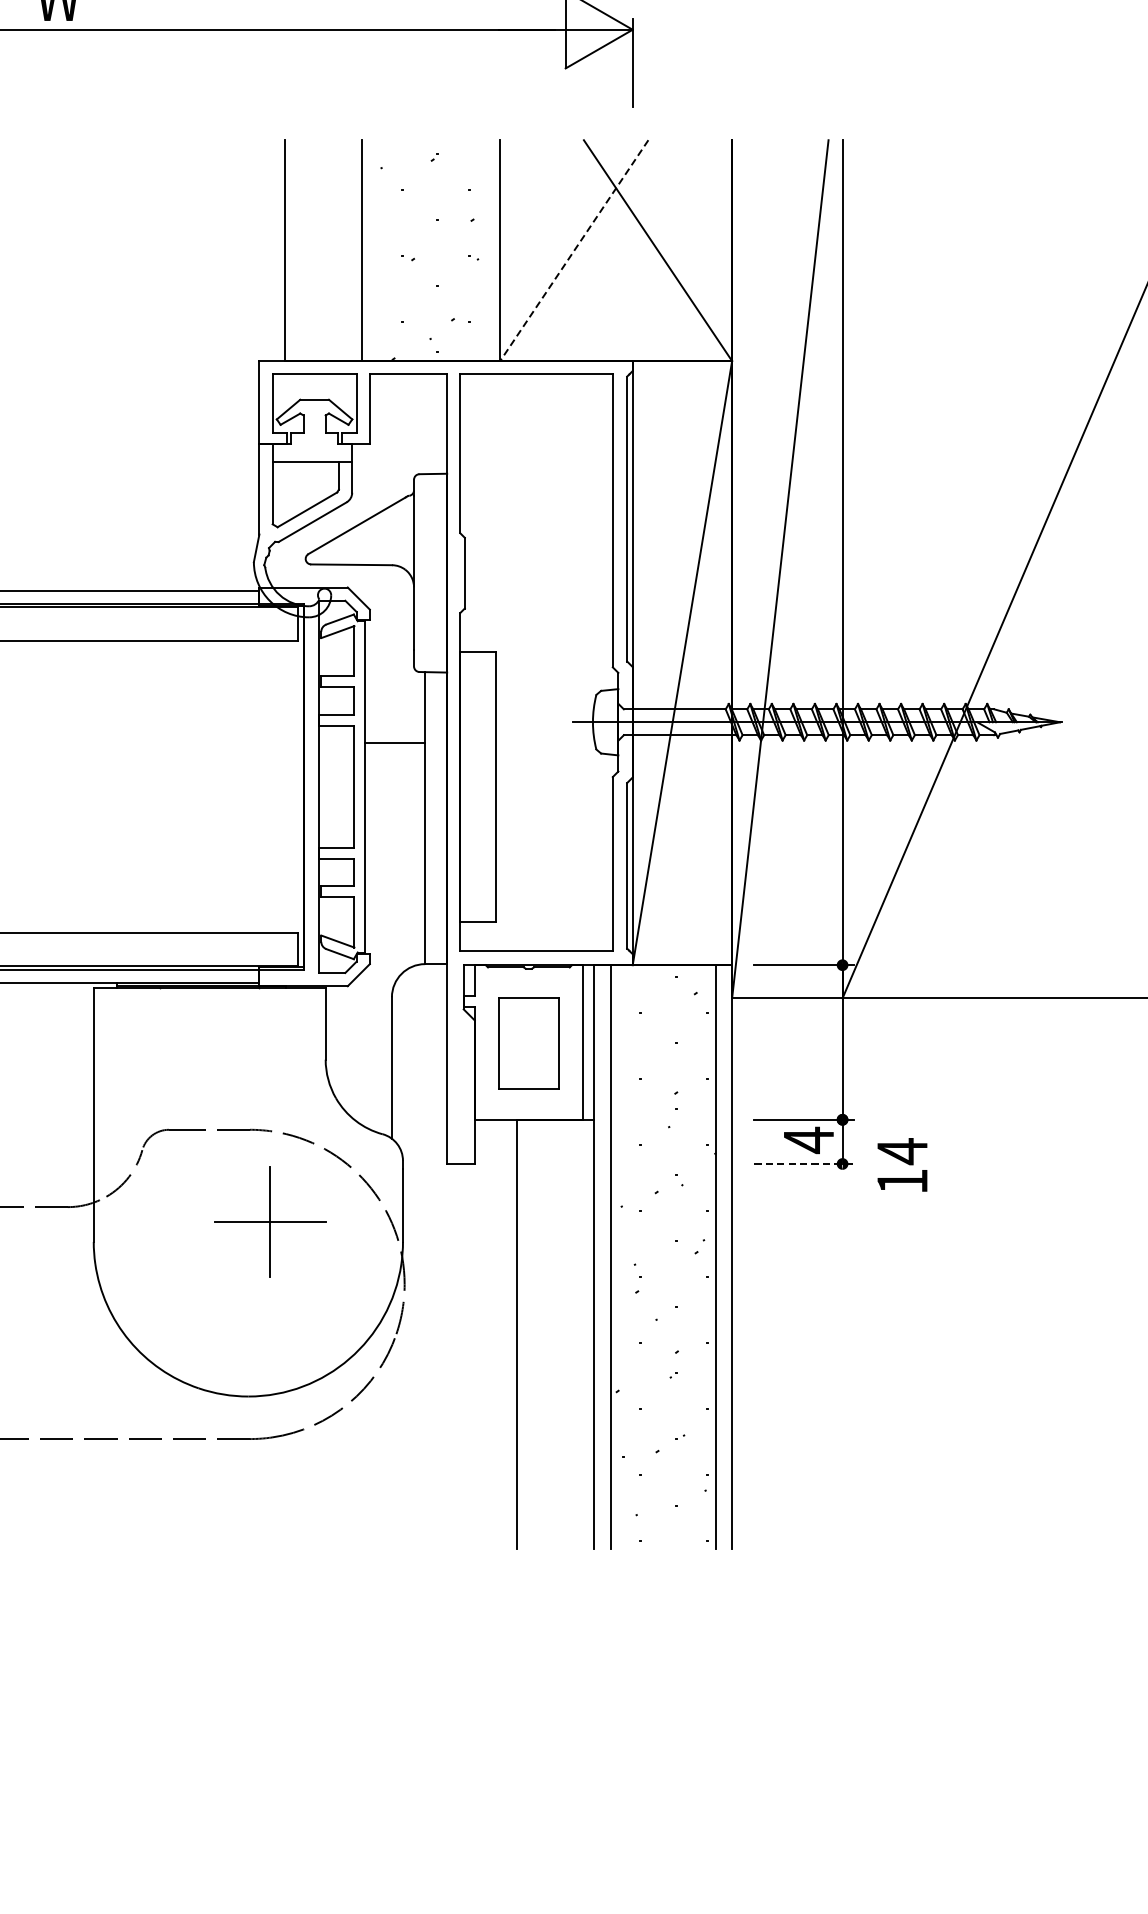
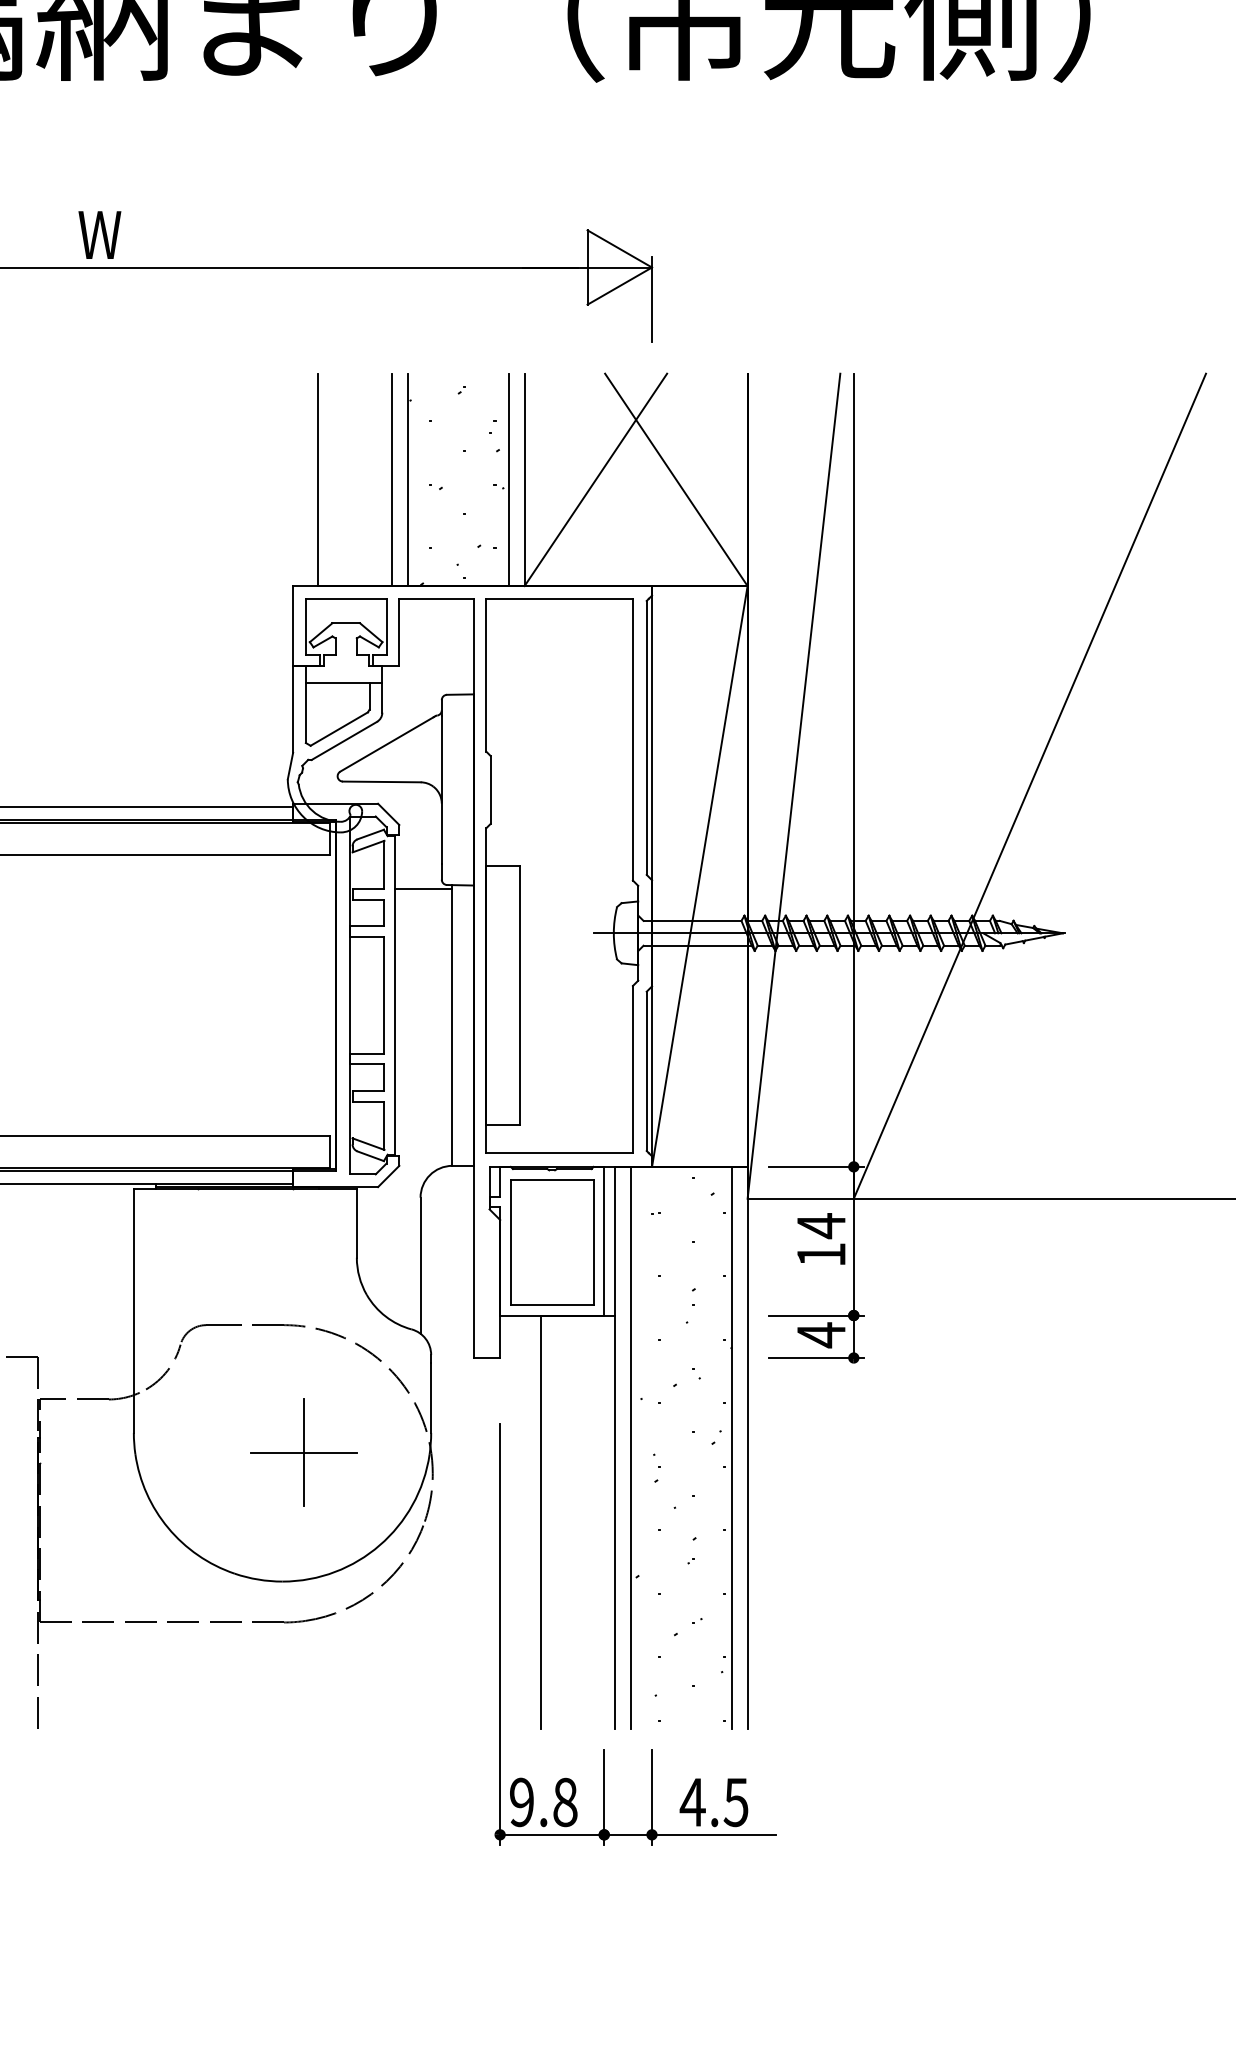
line: (378, 250) -> (407, 479), added
line: (483, 250) -> (508, 479), added
line: (573, 250) -> (595, 479), dashed -> solid
line: (395, 743) -> (423, 888), moved
part: (529, 1043) -> (552, 1242), size x1.43
line: (803, 1164) -> (816, 1358), dashed -> solid
text: (902, 1164) -> (821, 1238), moved
part: (270, 1221) -> (303, 1452), moved
part: (632, 1571) -> (651, 1749), added

